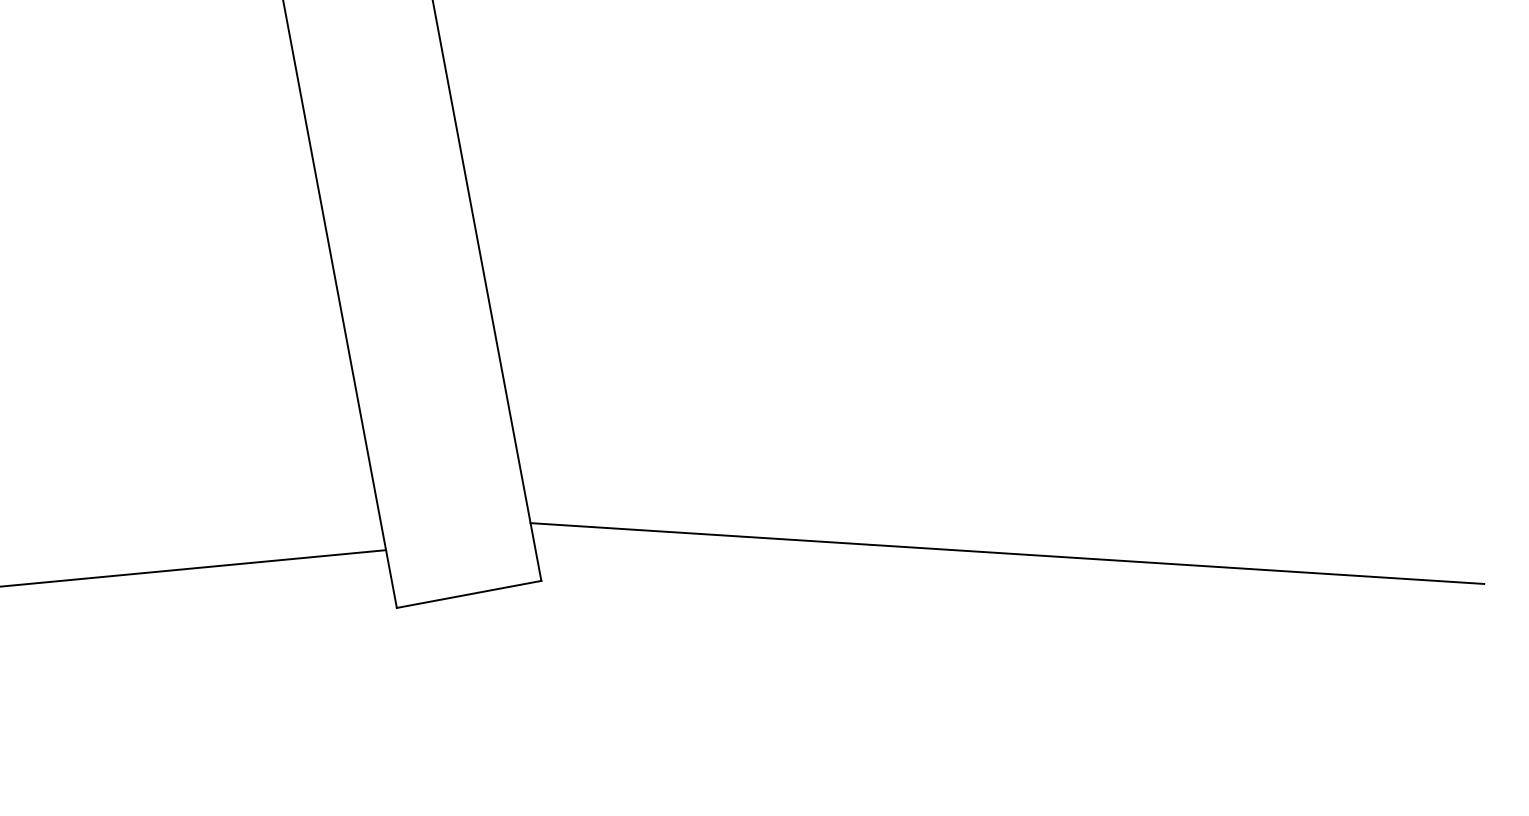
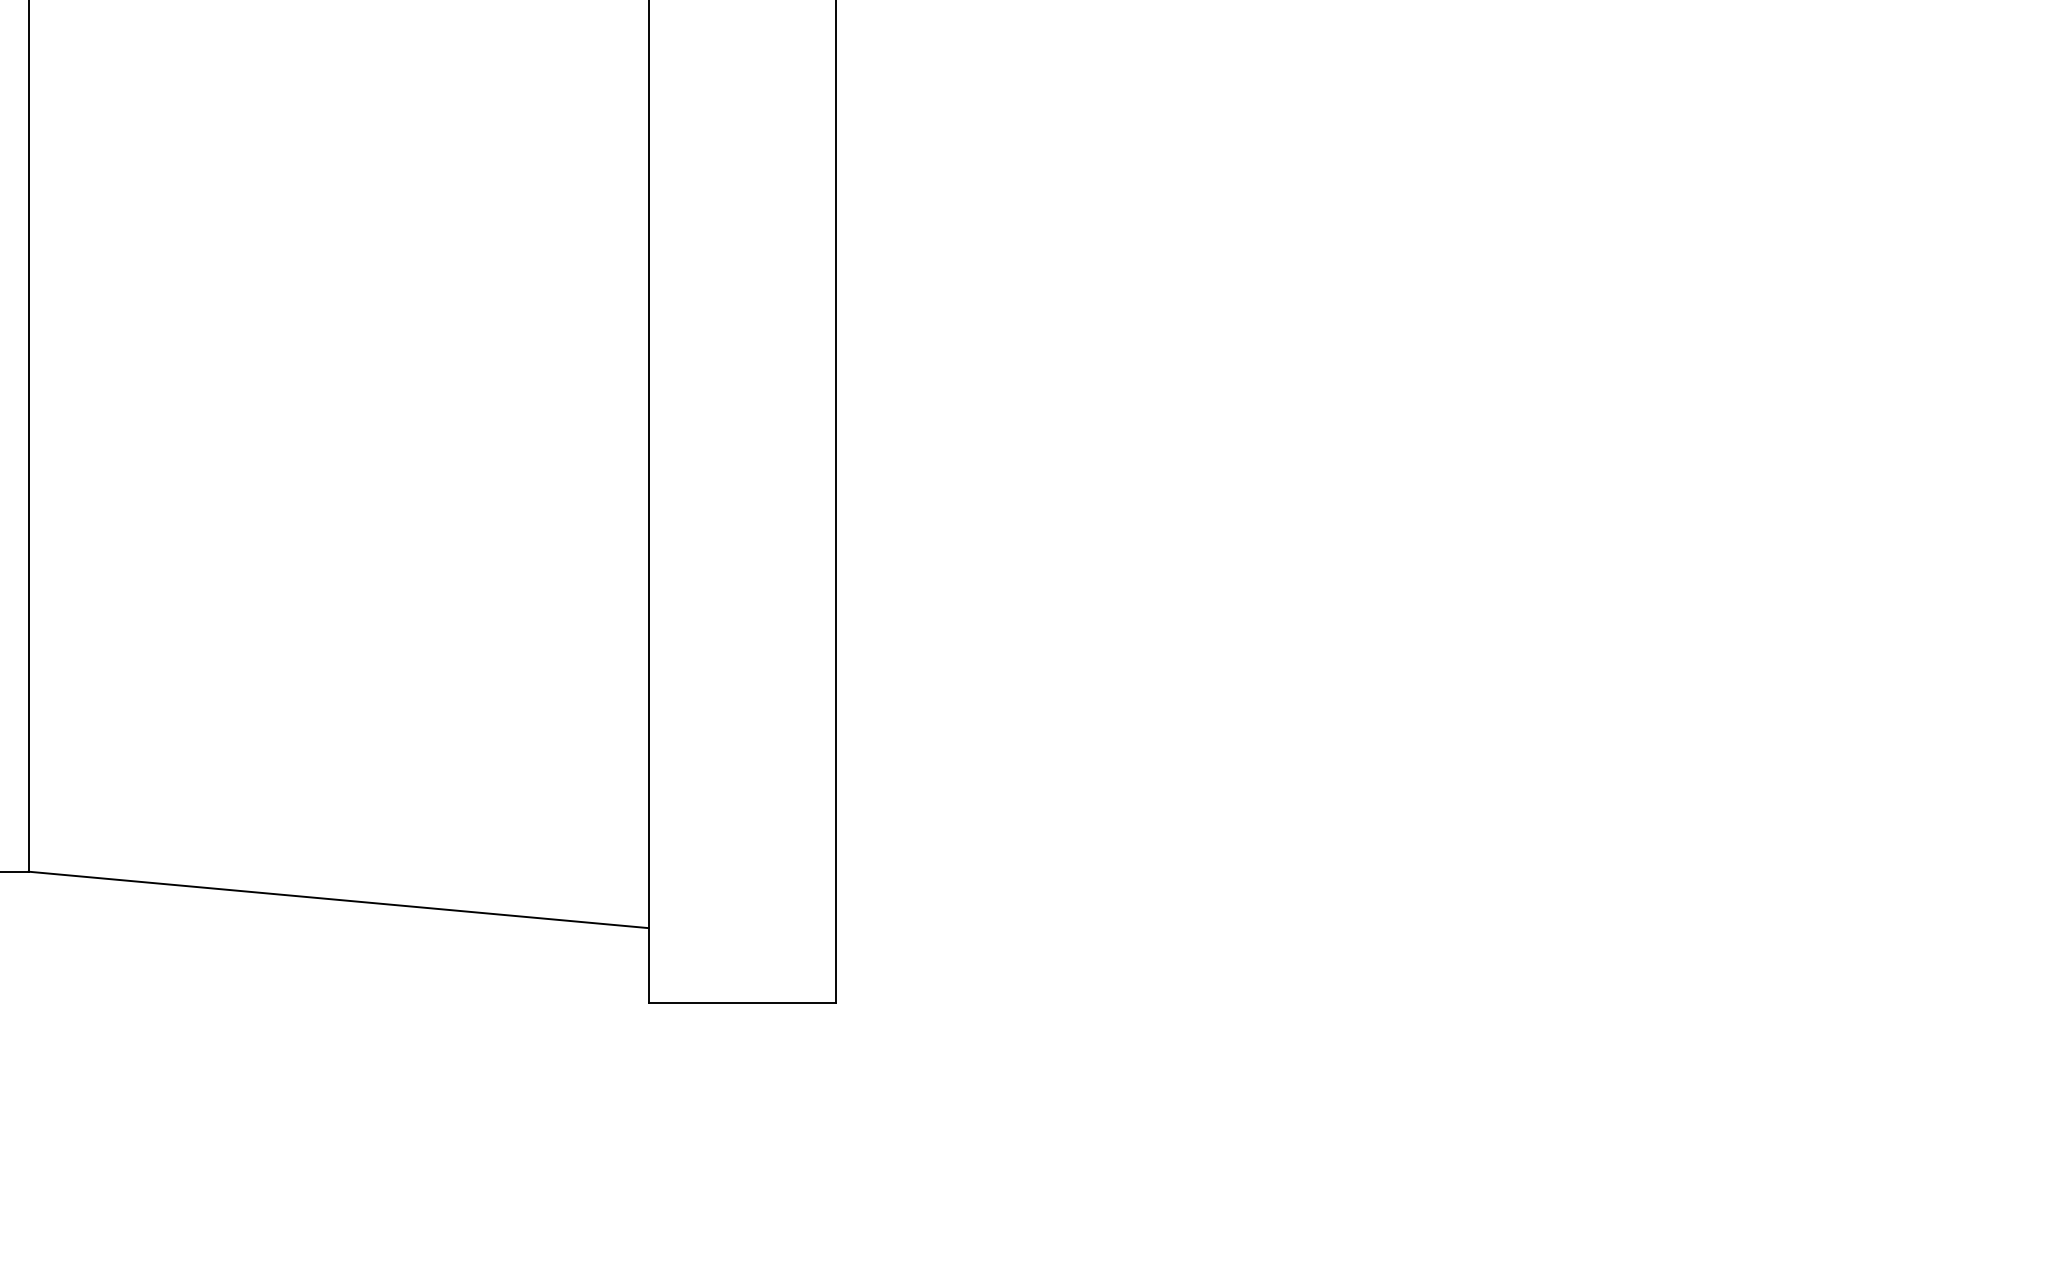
line: (1006, 553) -> (1427, 1078), removed

